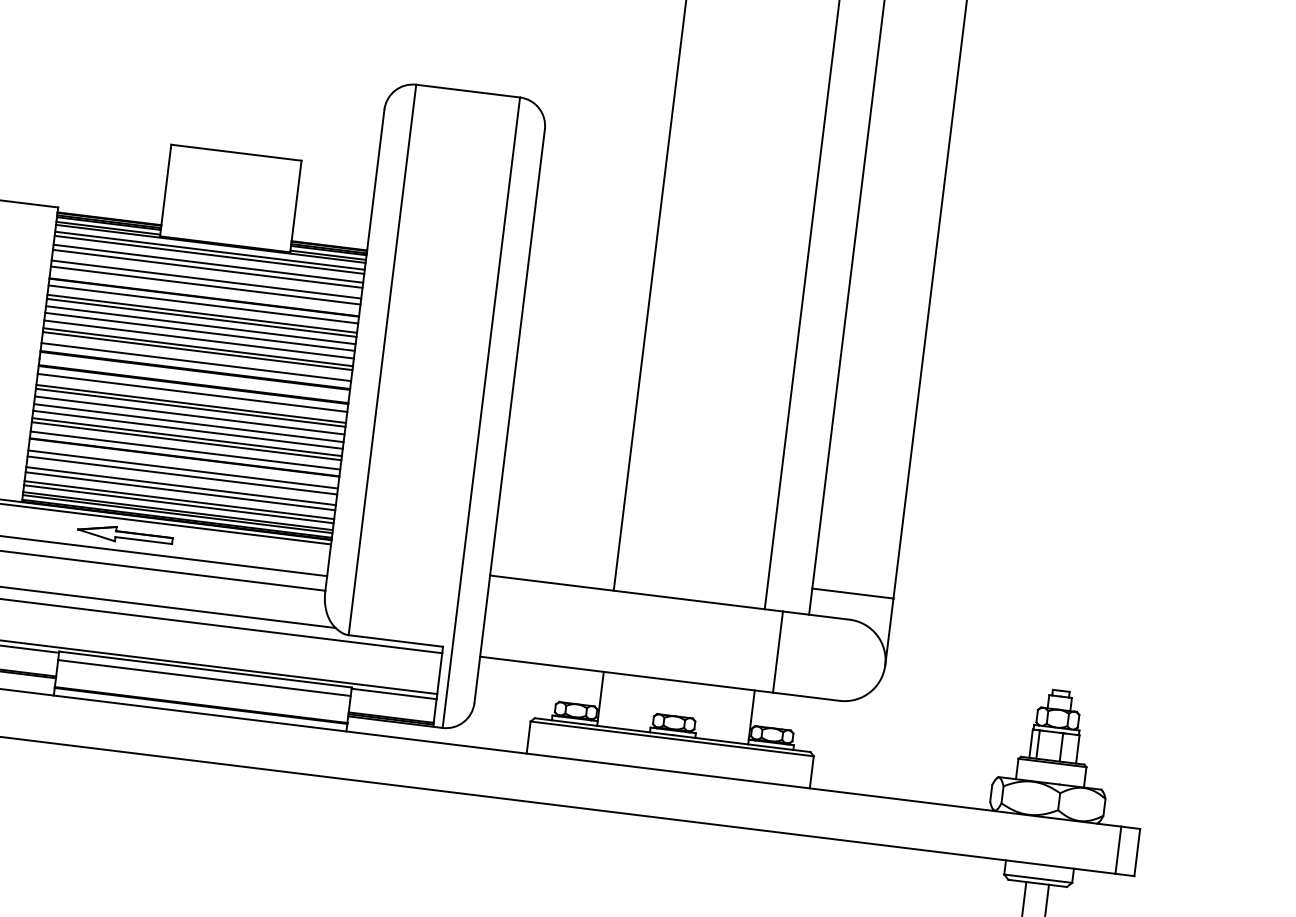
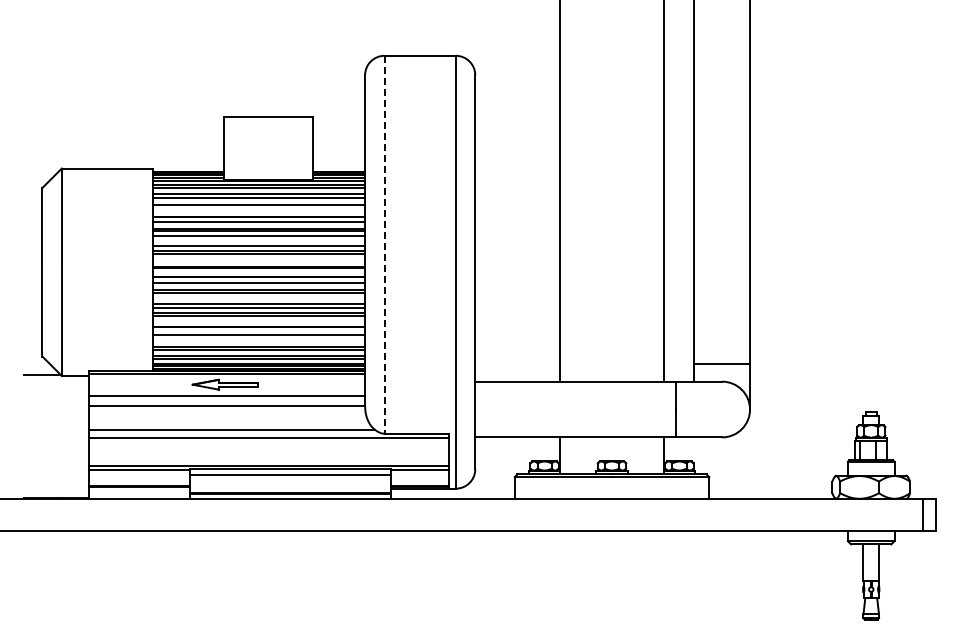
line: (205, 286) -> (258, 209), removed
line: (199, 331) -> (258, 240), removed
line: (382, 359) -> (384, 244), solid -> dashed
line: (195, 361) -> (258, 261), removed
line: (189, 415) -> (258, 298), removed
line: (184, 450) -> (258, 322), removed
line: (181, 475) -> (258, 339), removed

